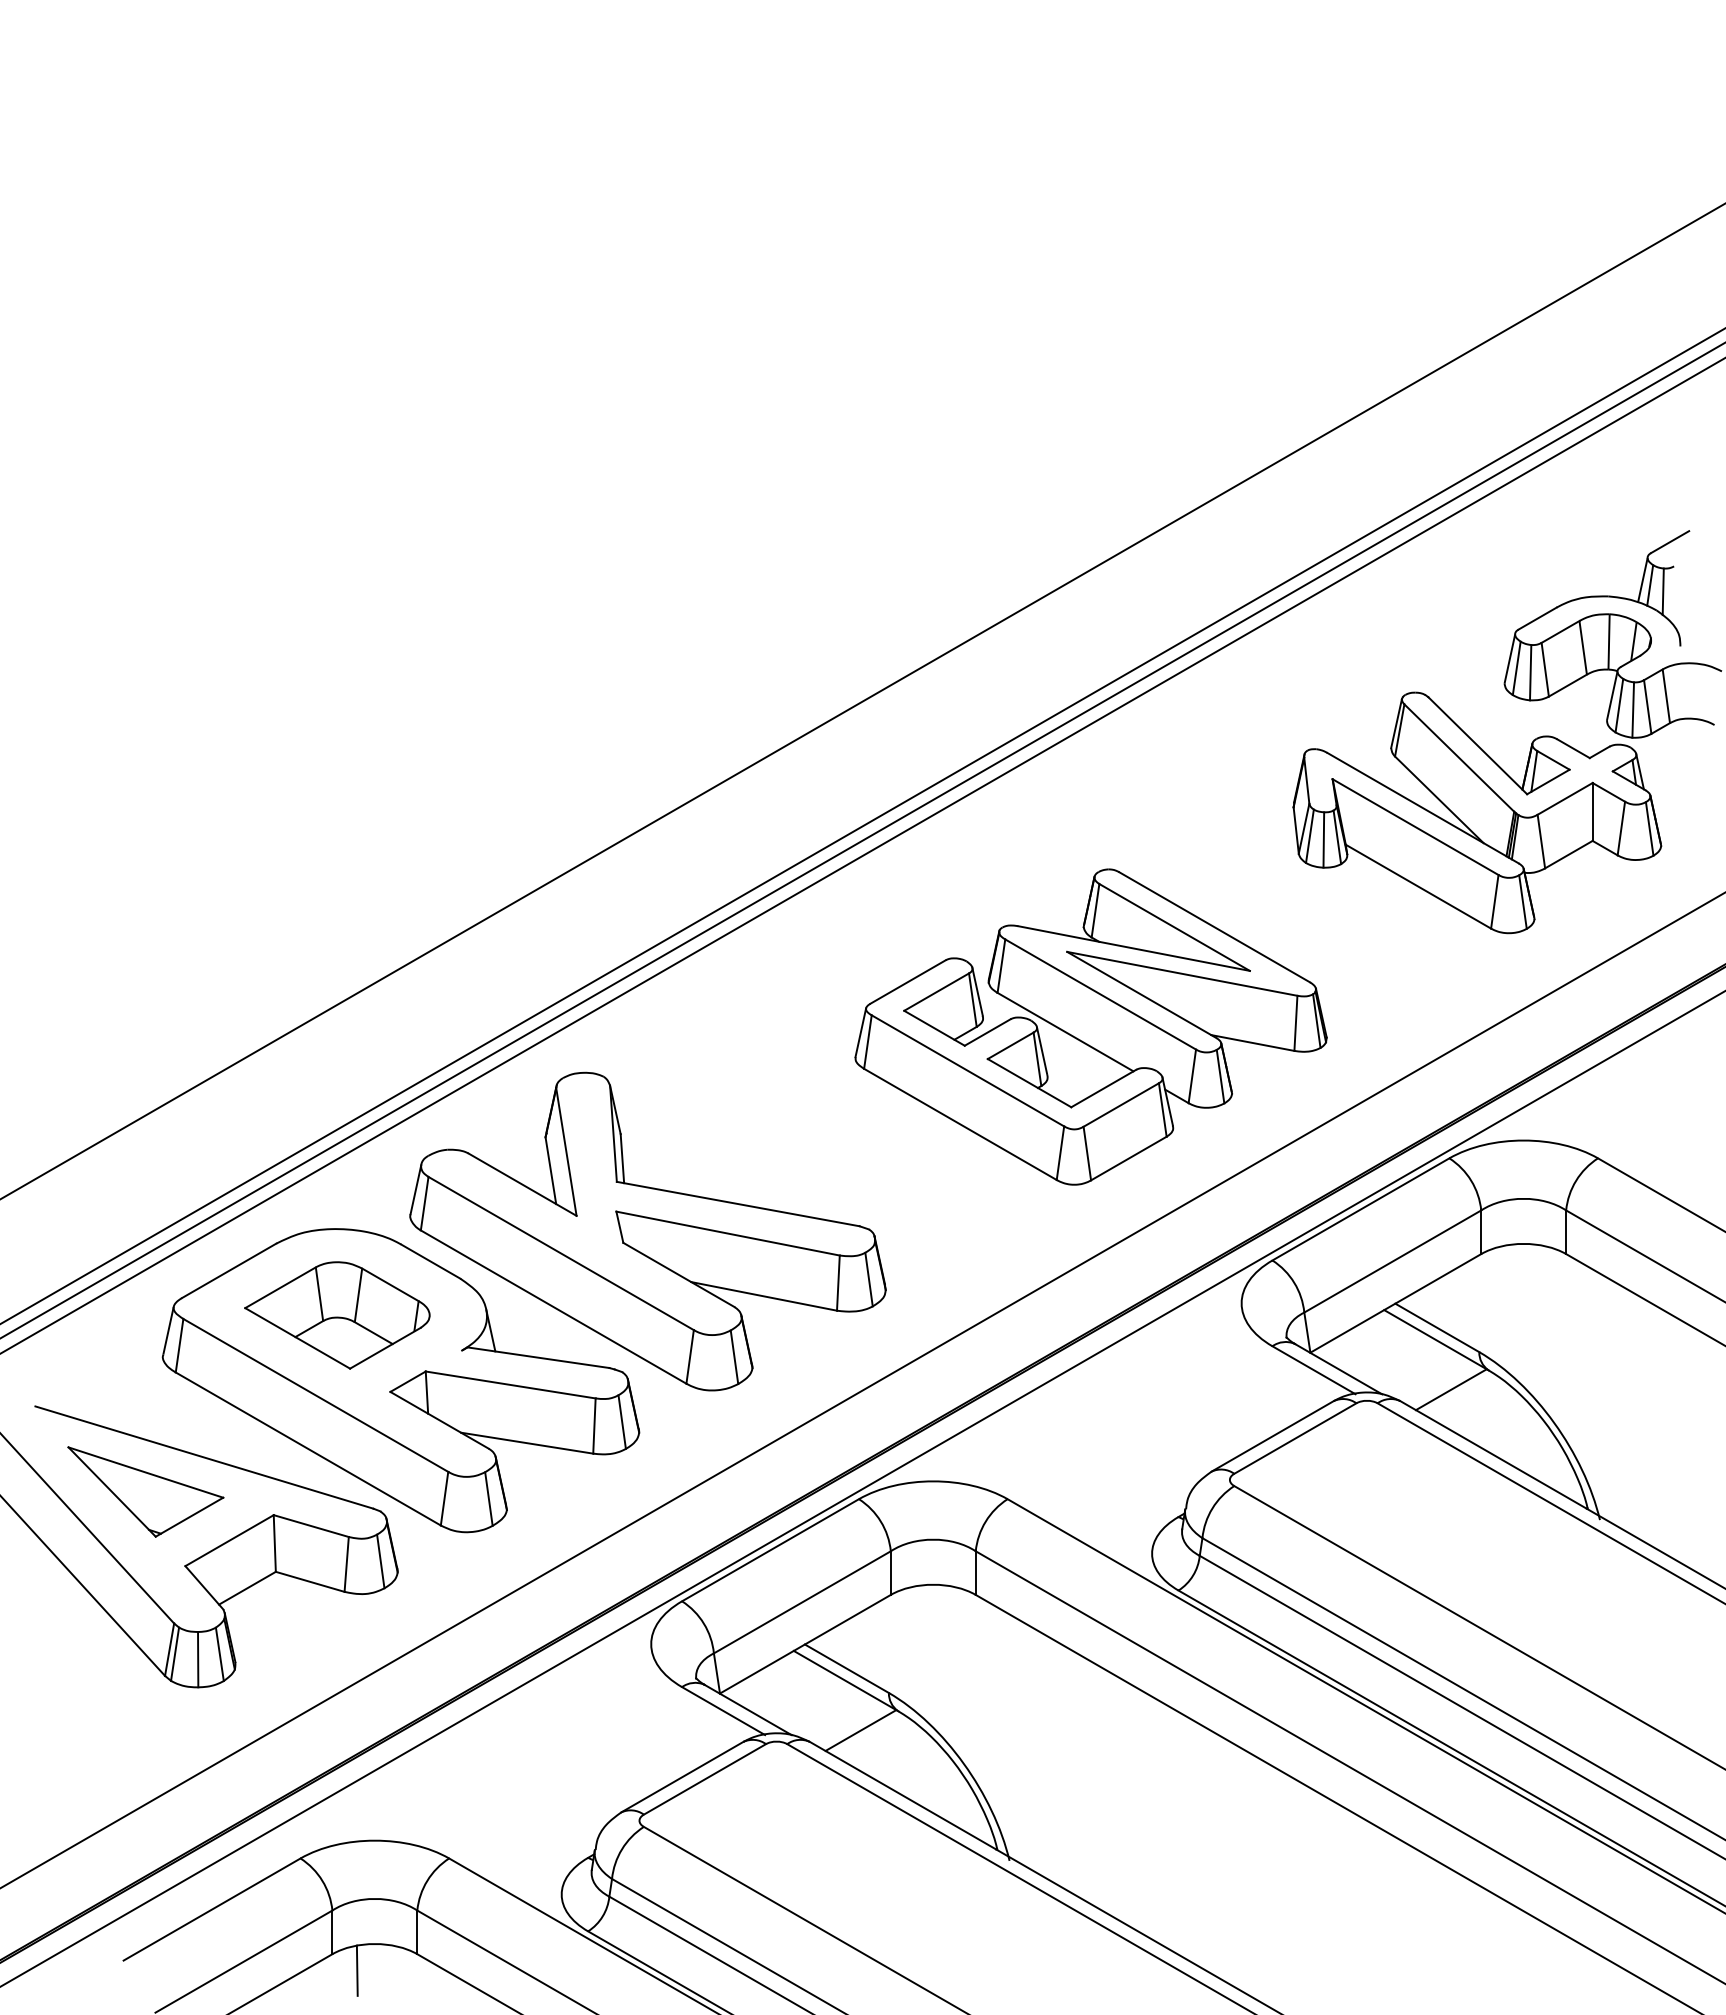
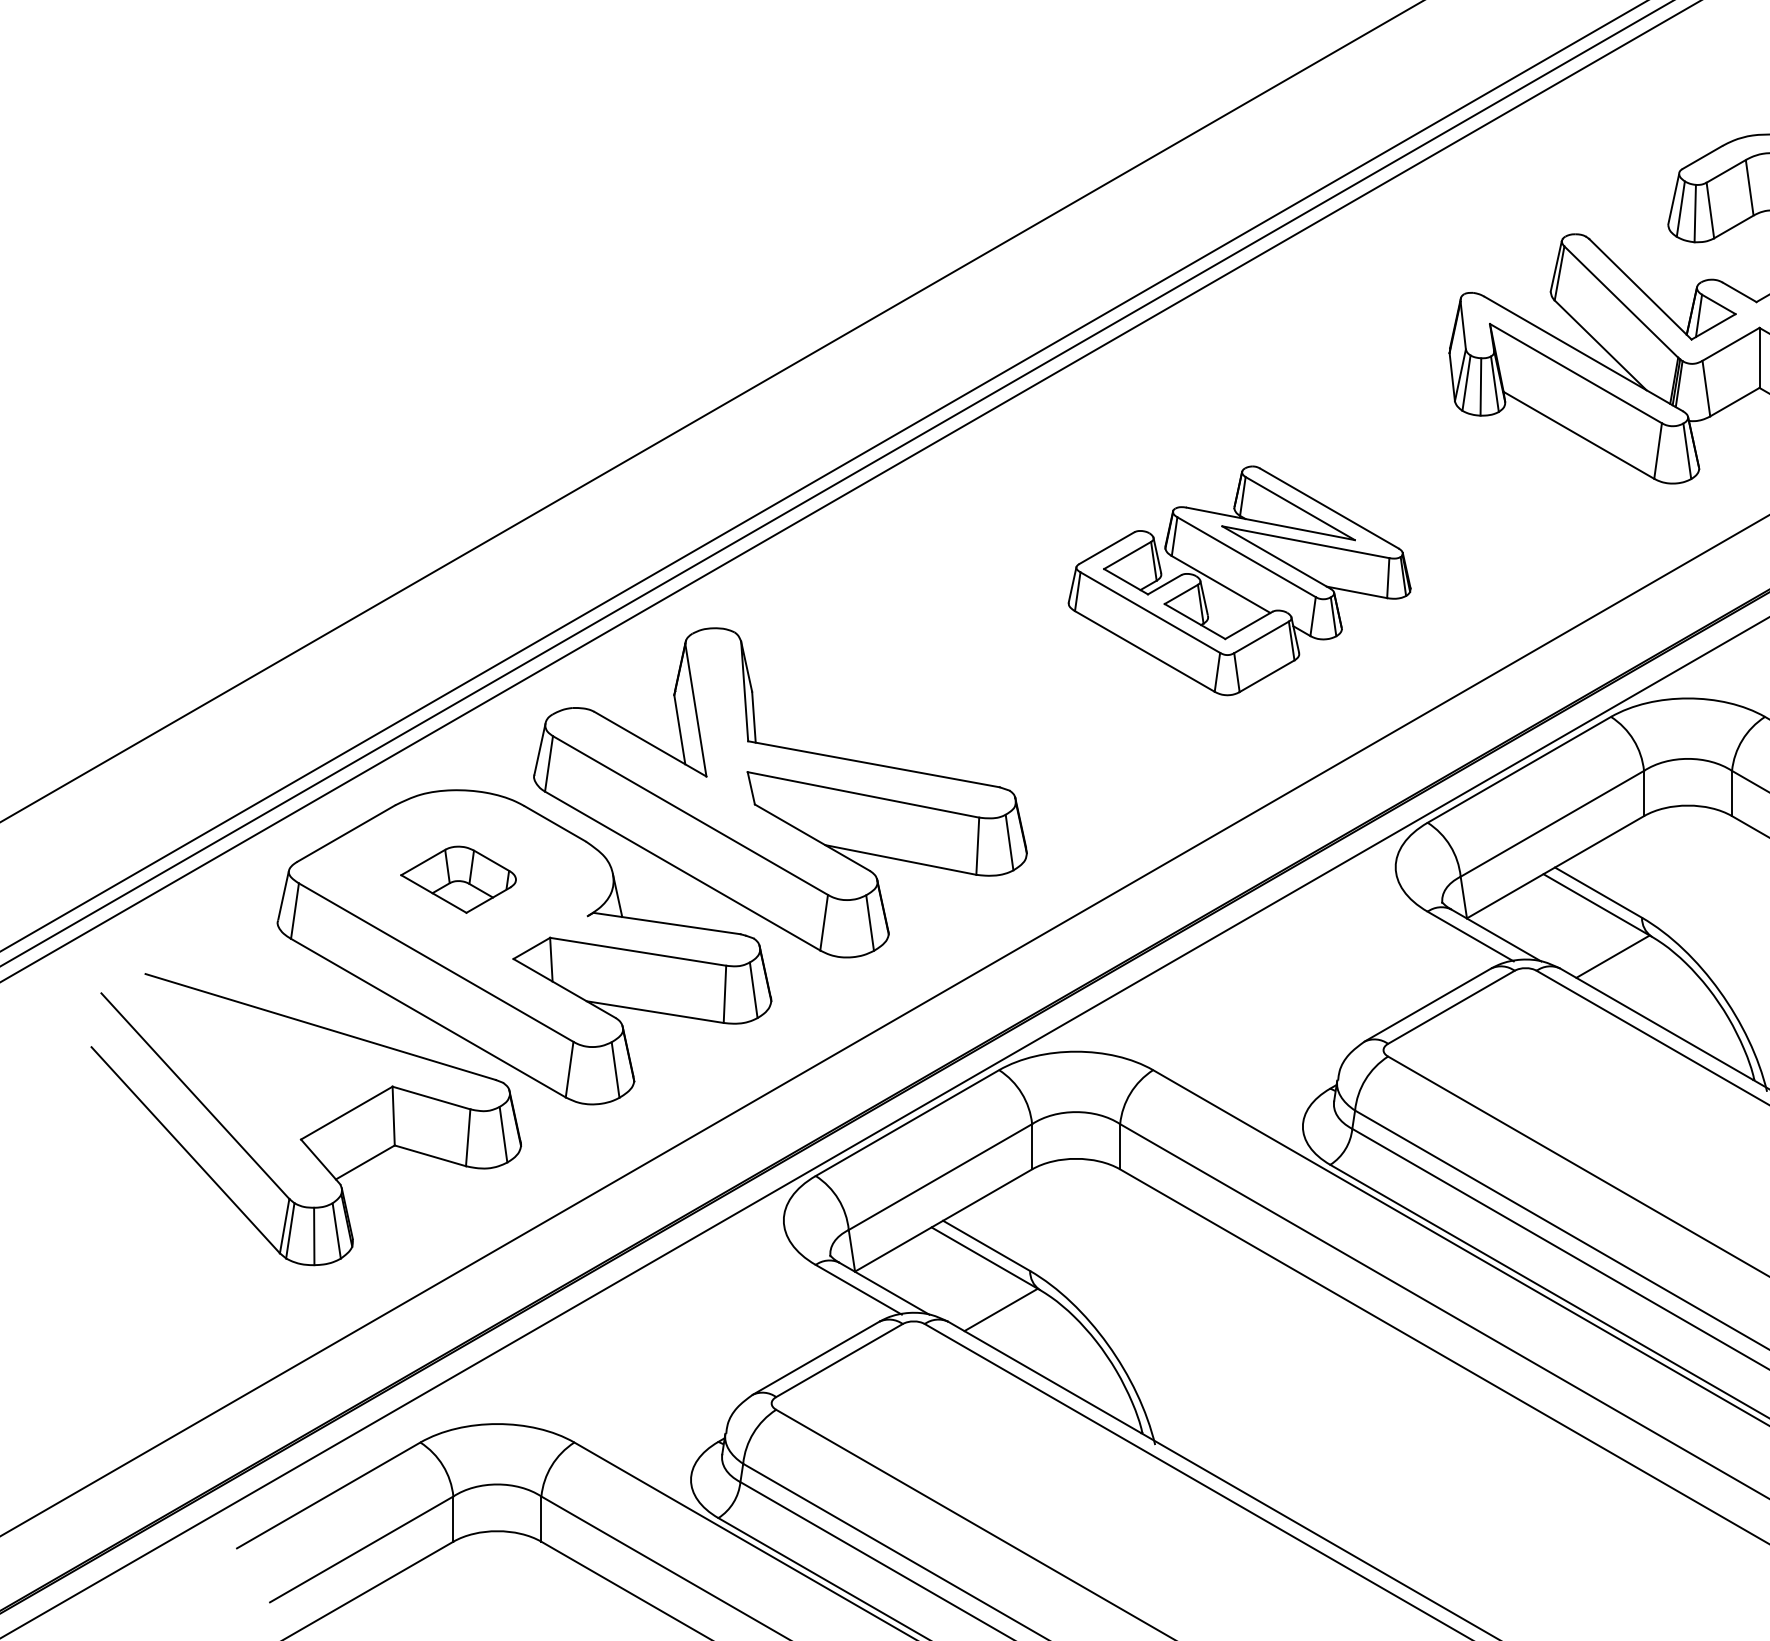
part: (1090, 1026) -> (1239, 580), size x0.7
part: (337, 1315) -> (458, 879), size x0.6
part: (145, 1491) -> (259, 1062), removed
line: (356, 1970) -> (478, 1558), removed

